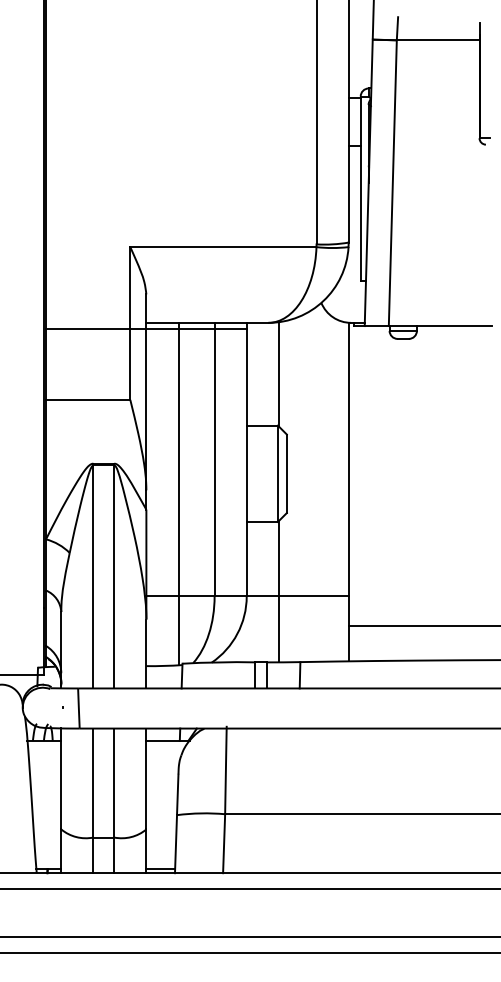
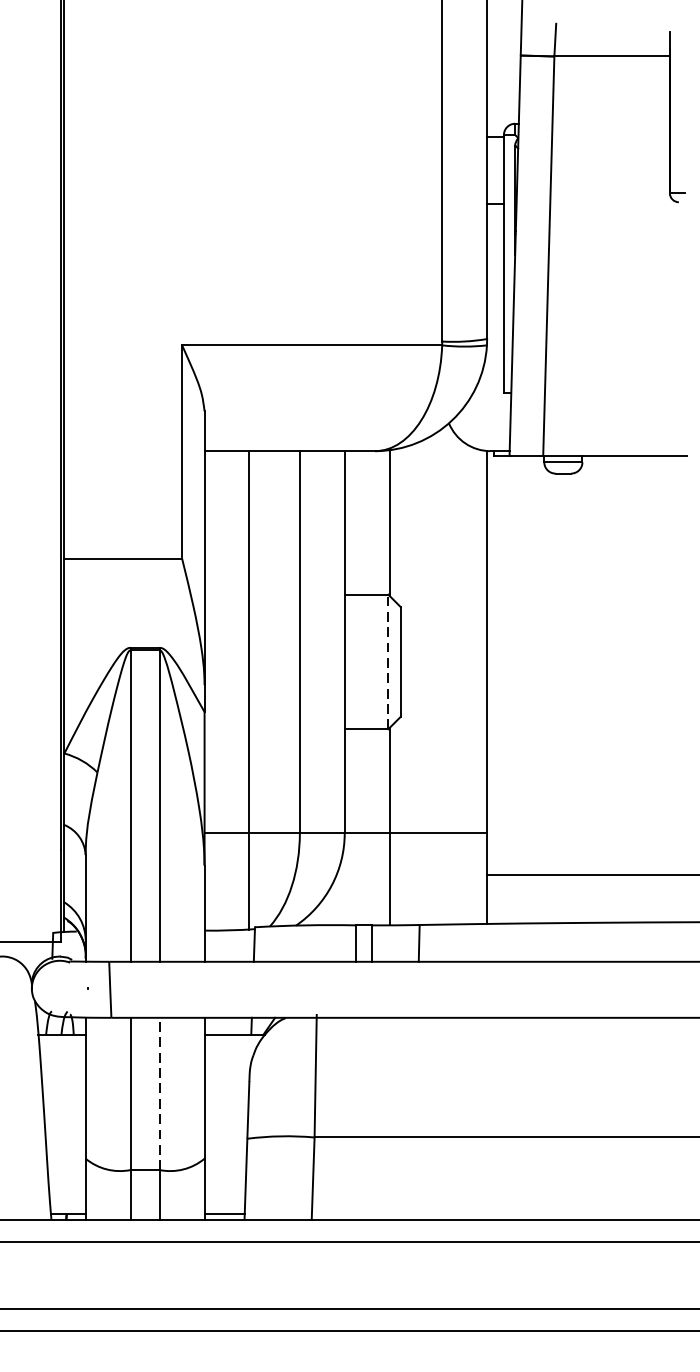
line: (146, 329) -> (204, 460), removed
line: (277, 473) -> (387, 661), solid -> dashed
line: (114, 783) -> (160, 1094), solid -> dashed

